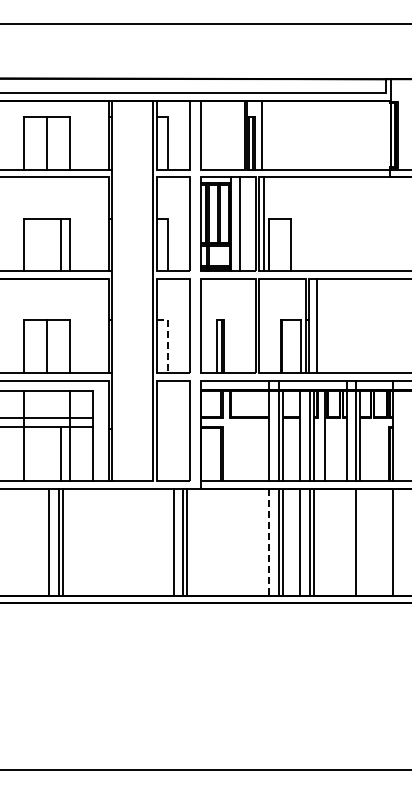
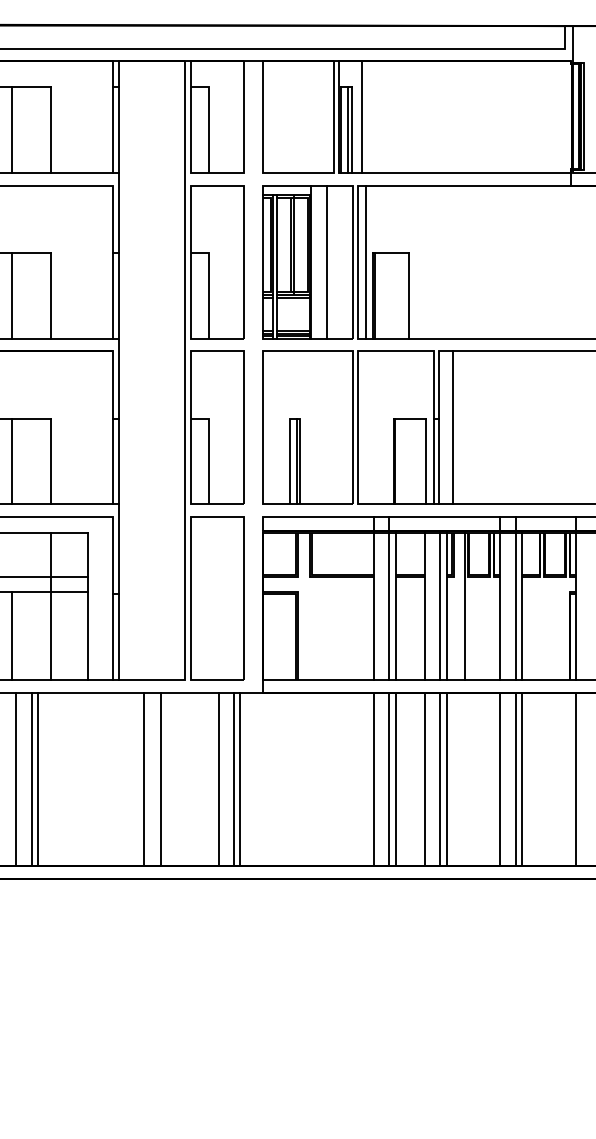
line: (60, 244) -> (11, 294), moved
line: (168, 340) -> (210, 451), dashed -> solid
line: (60, 454) -> (11, 636), moved
line: (127, 541) -> (143, 778), added
line: (137, 541) -> (159, 778), added
line: (346, 541) -> (499, 778), added
line: (360, 541) -> (522, 778), added
line: (269, 542) -> (374, 779), dashed -> solid

